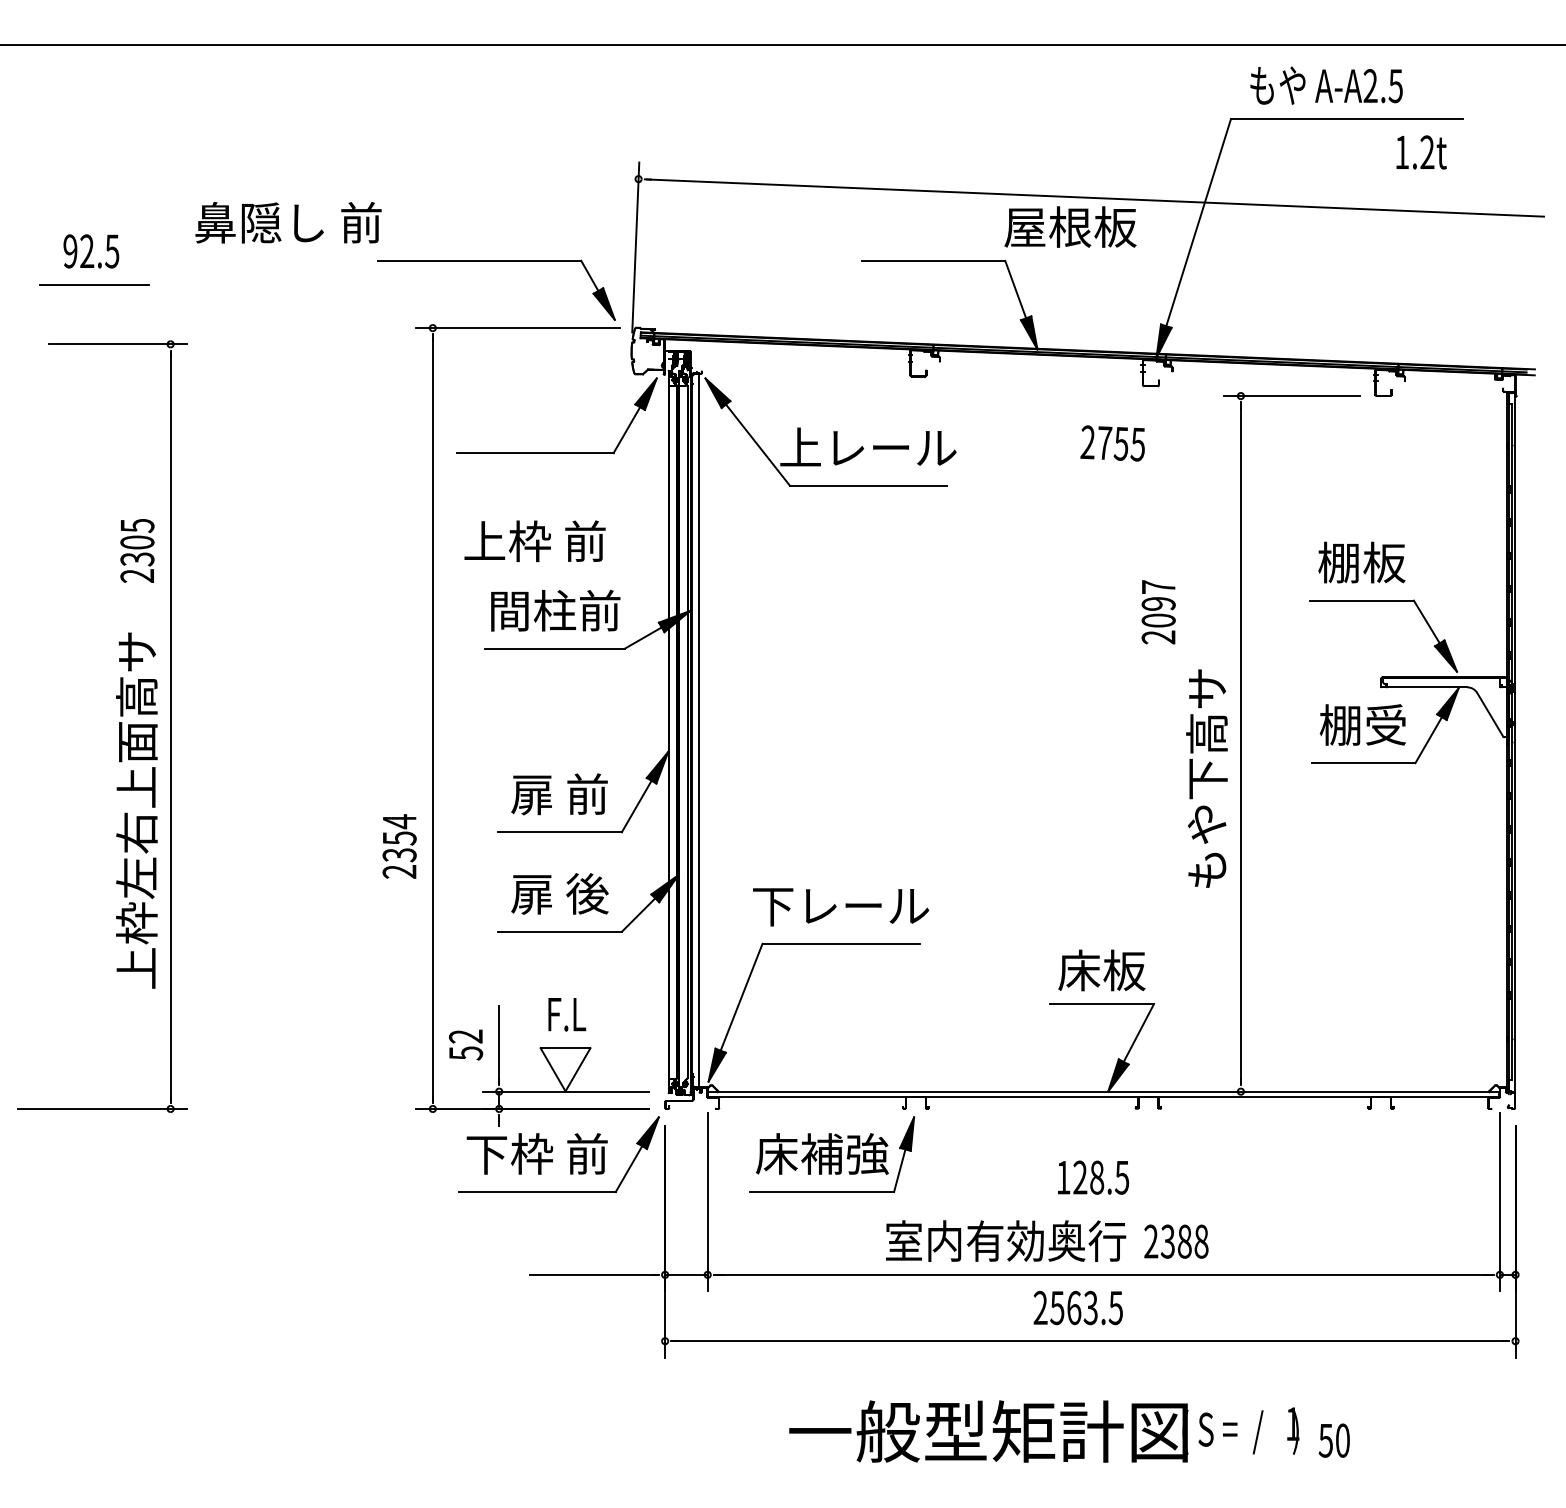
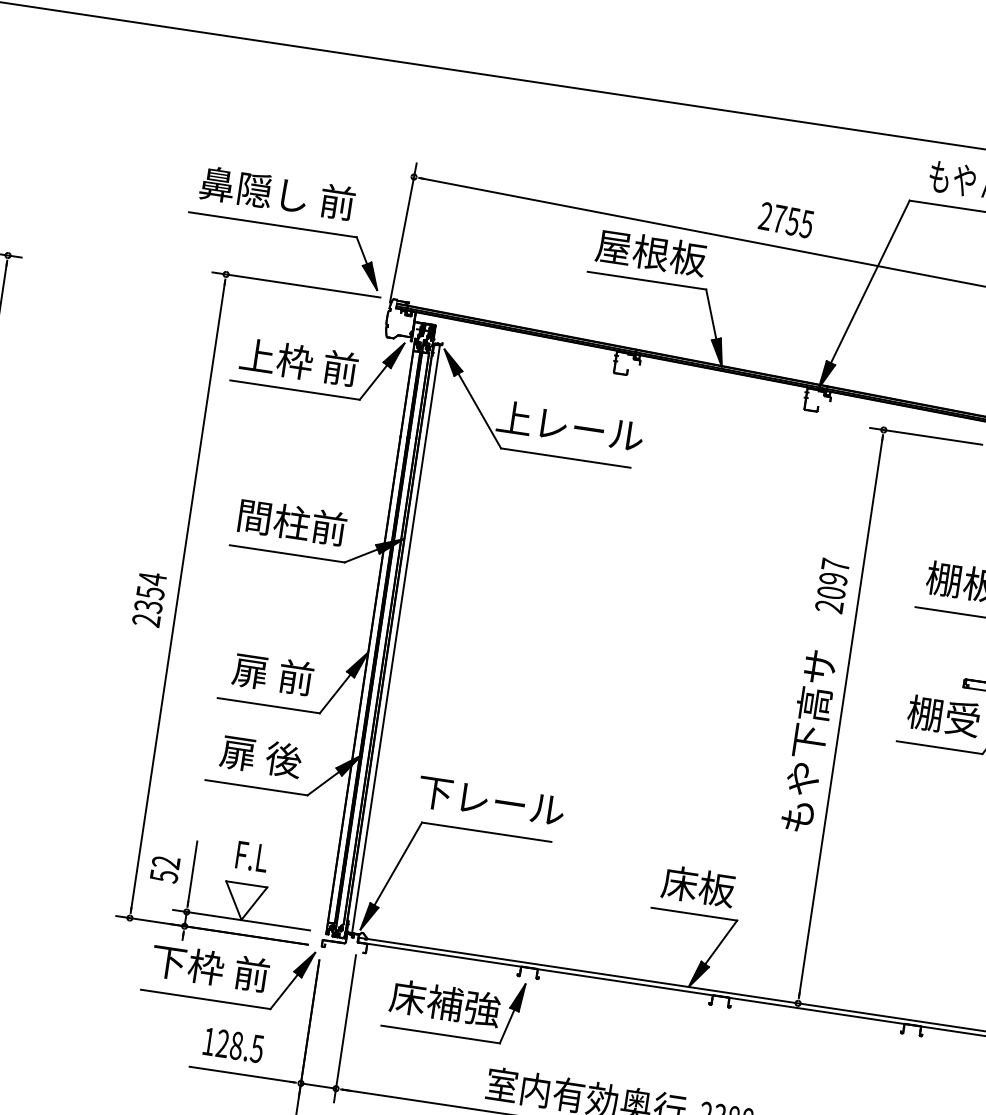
text: (288, 222) -> (277, 193), moved
text: (1070, 226) -> (651, 252), moved
text: (1112, 443) -> (785, 220), moved
text: (534, 541) -> (298, 362), moved
text: (1158, 612) -> (832, 586), moved
text: (399, 846) -> (149, 599), moved
text: (1093, 1177) -> (233, 1045), moved

